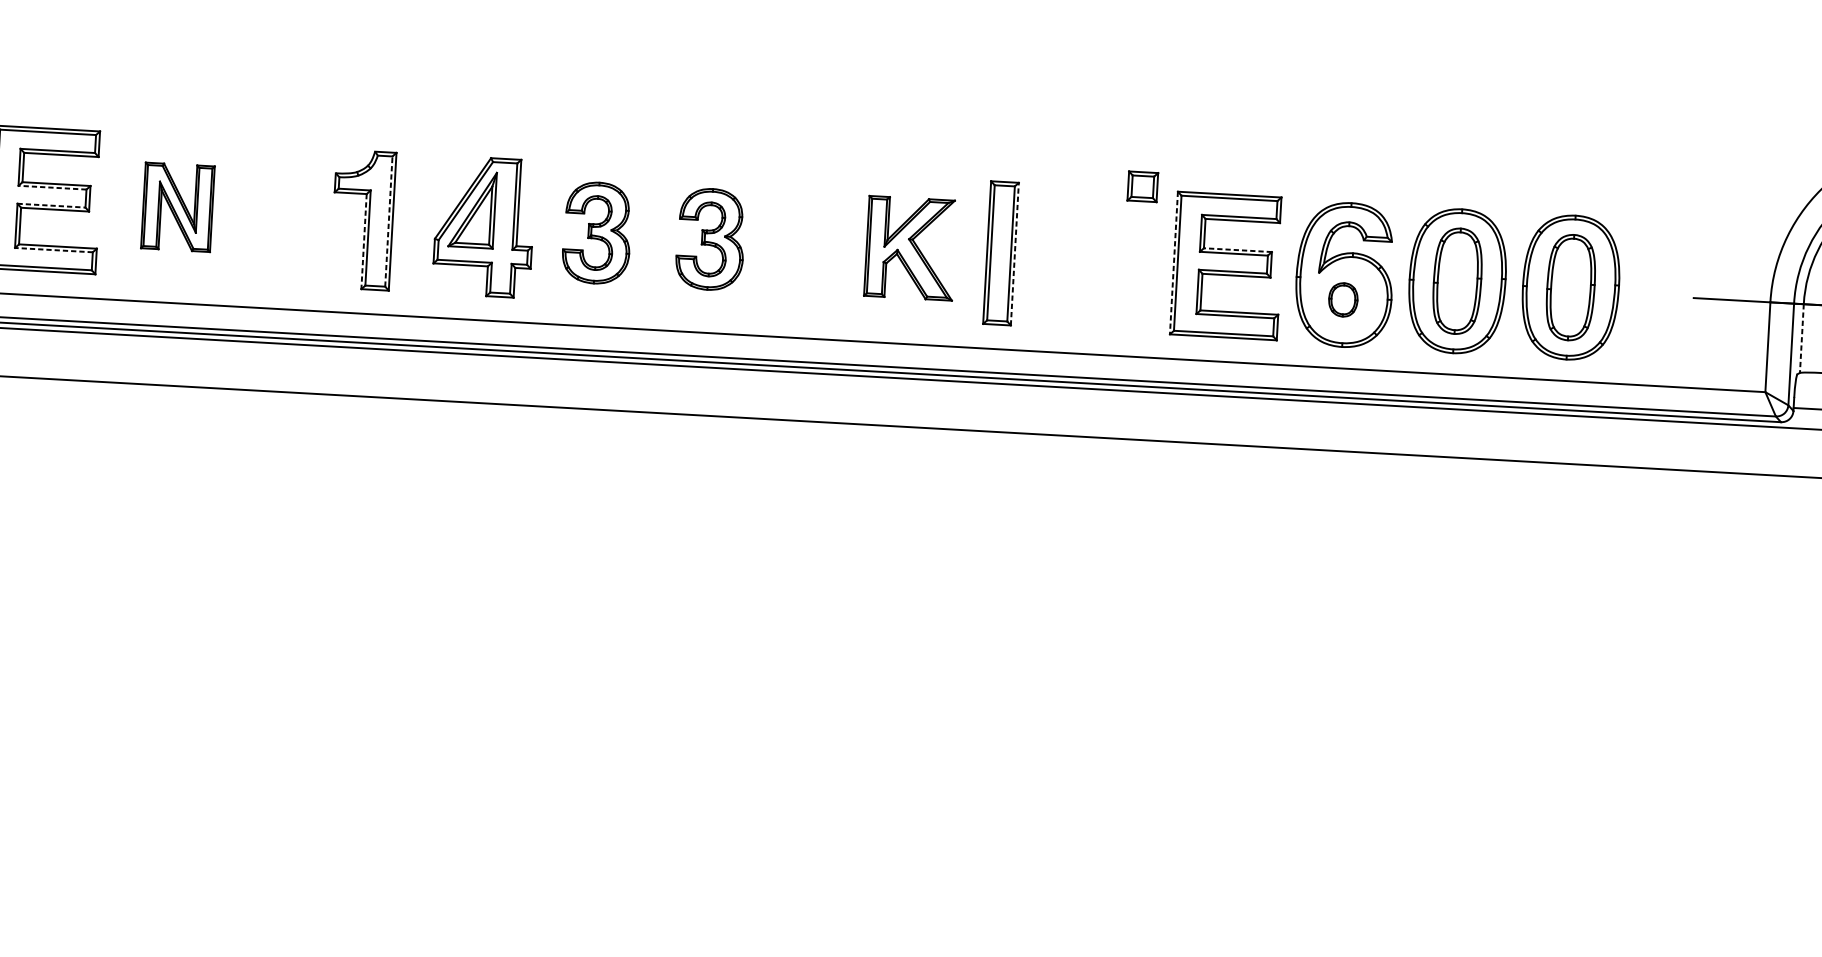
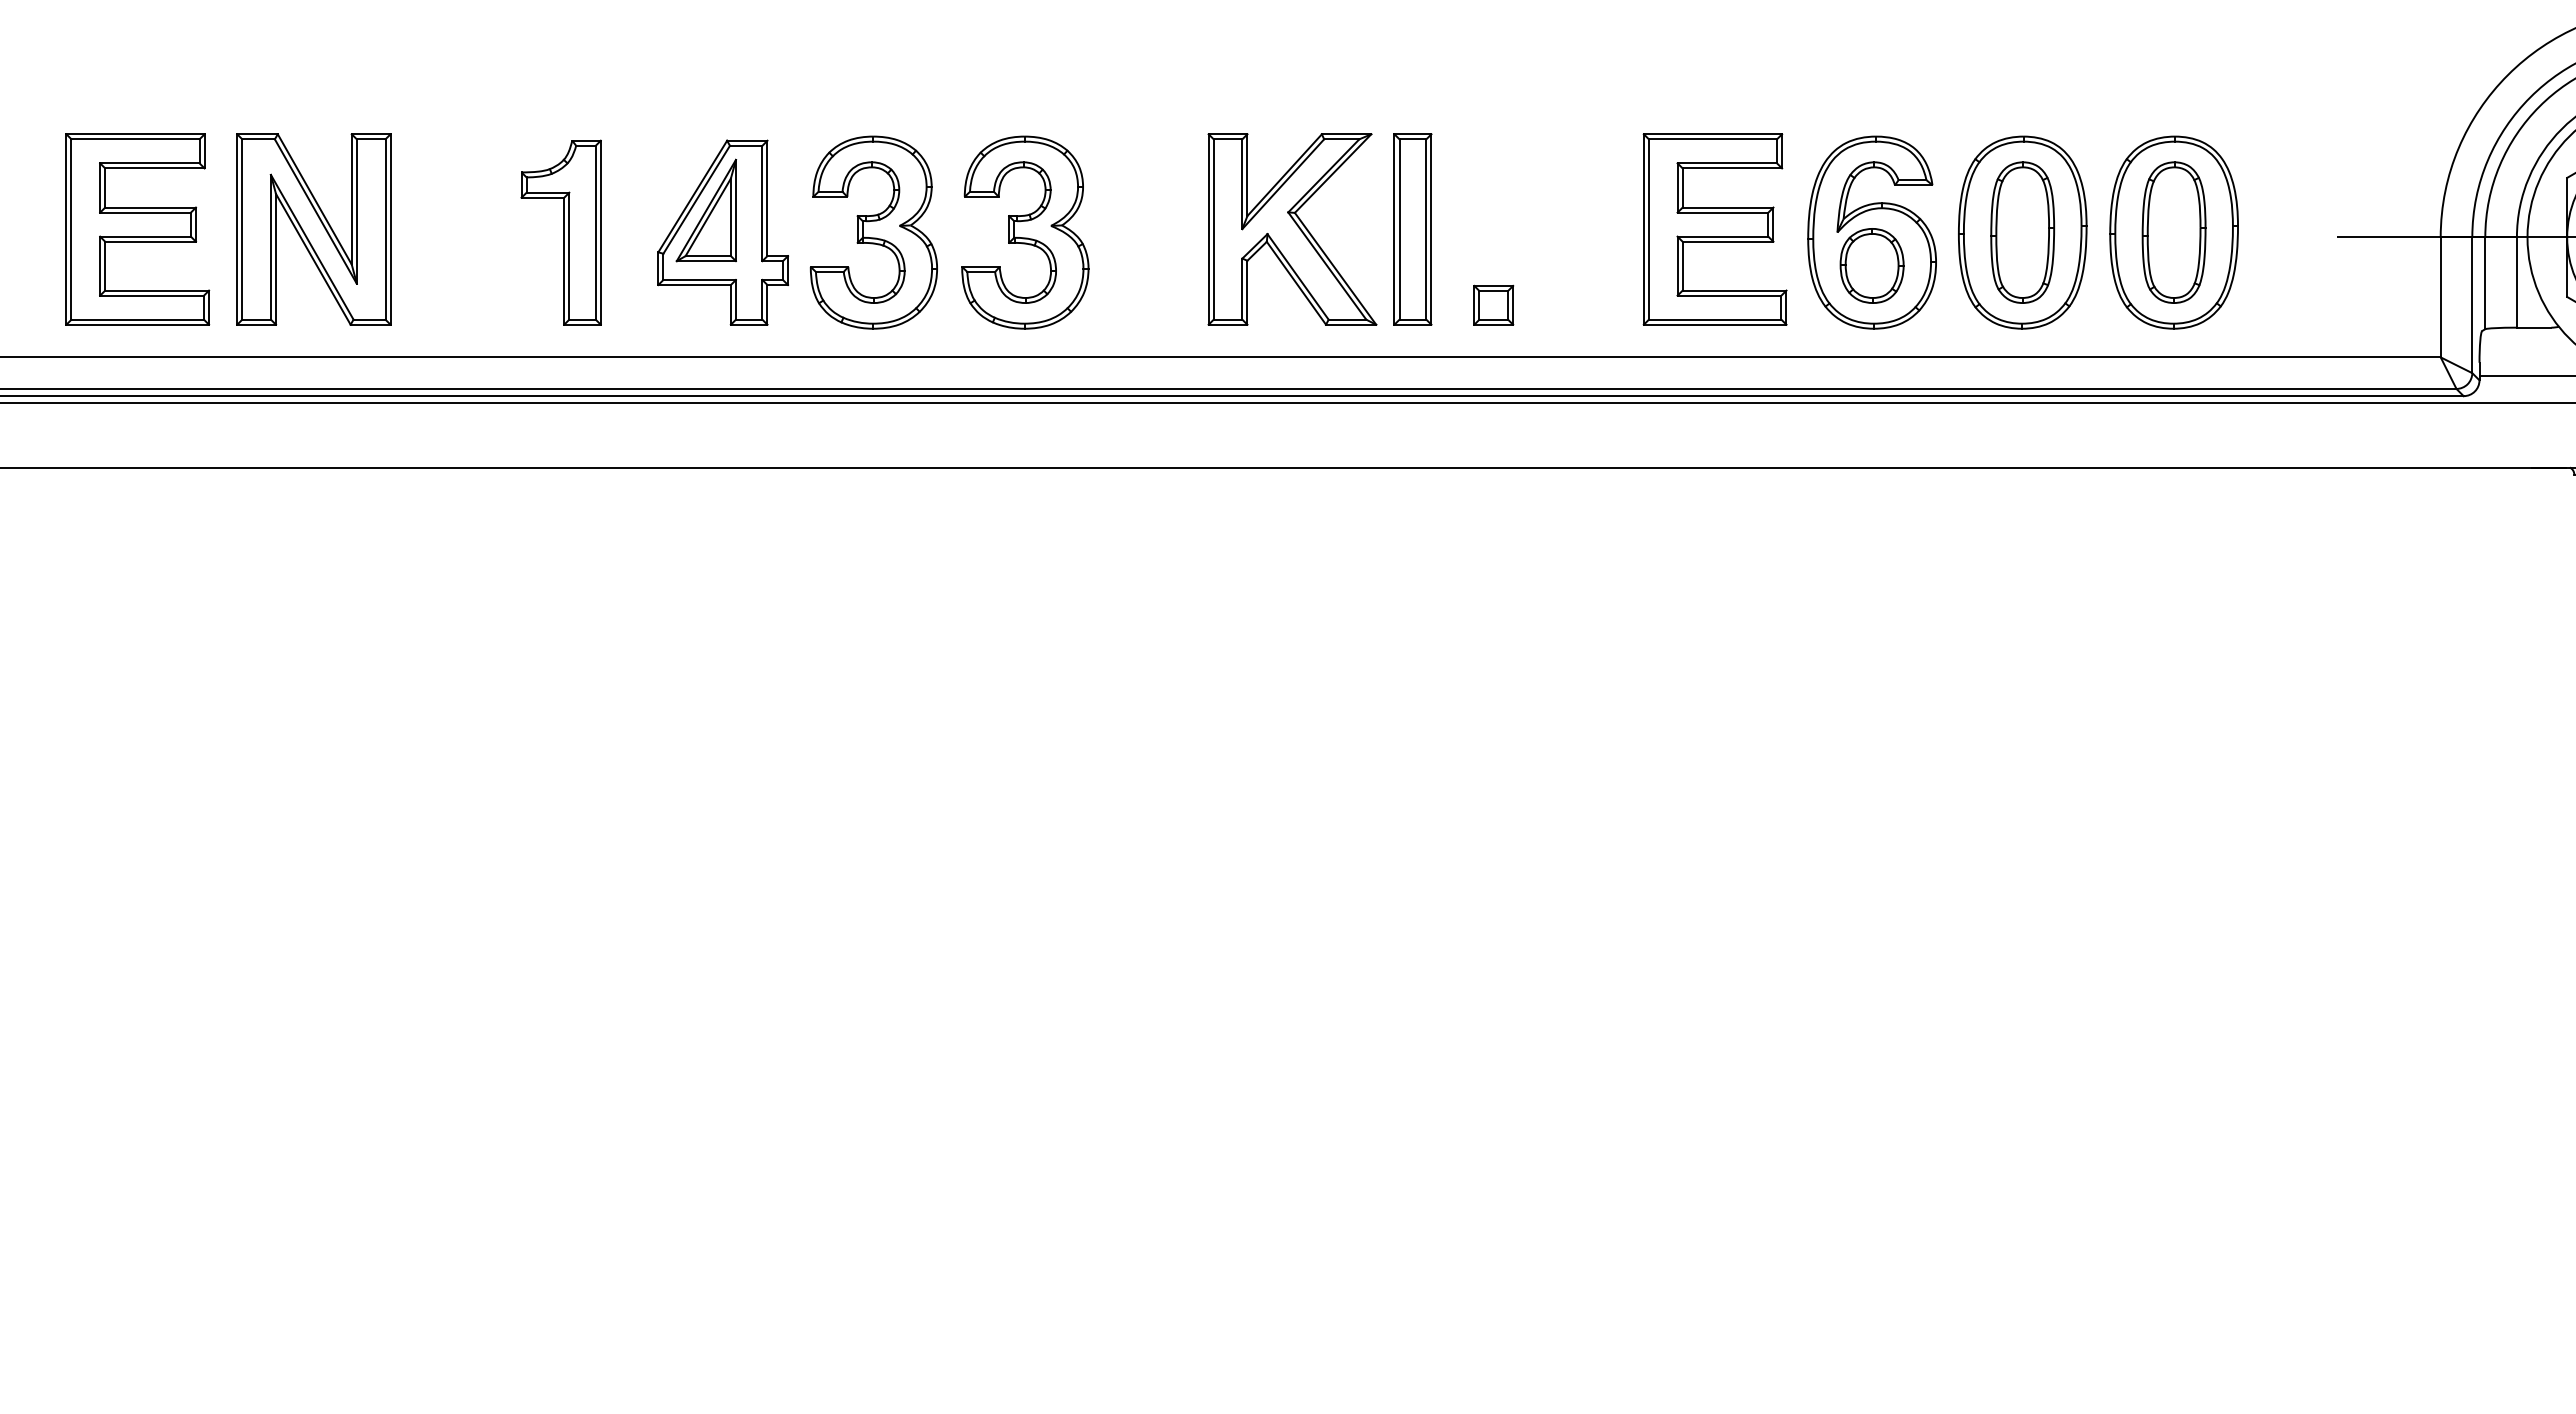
part: (1142, 186) -> (1493, 304), moved
line: (52, 187) -> (145, 212), dashed -> solid
line: (52, 205) -> (146, 236), dashed -> solid
part: (177, 207) -> (313, 229), size x1.67
line: (388, 221) -> (595, 232), dashed -> solid
part: (596, 233) -> (873, 232), size x1.43
part: (710, 239) -> (1025, 232), size x1.43
line: (364, 241) -> (564, 261), dashed -> solid
part: (910, 248) -> (1292, 229), size x1.43
line: (54, 250) -> (152, 295), dashed -> solid
line: (1237, 250) -> (1727, 207), dashed -> solid
line: (1014, 254) -> (1431, 229), dashed -> solid
line: (1173, 263) -> (1643, 230), dashed -> solid
part: (1342, 299) -> (1871, 265), size x1.67
line: (1802, 338) -> (2485, 283), dashed -> solid

